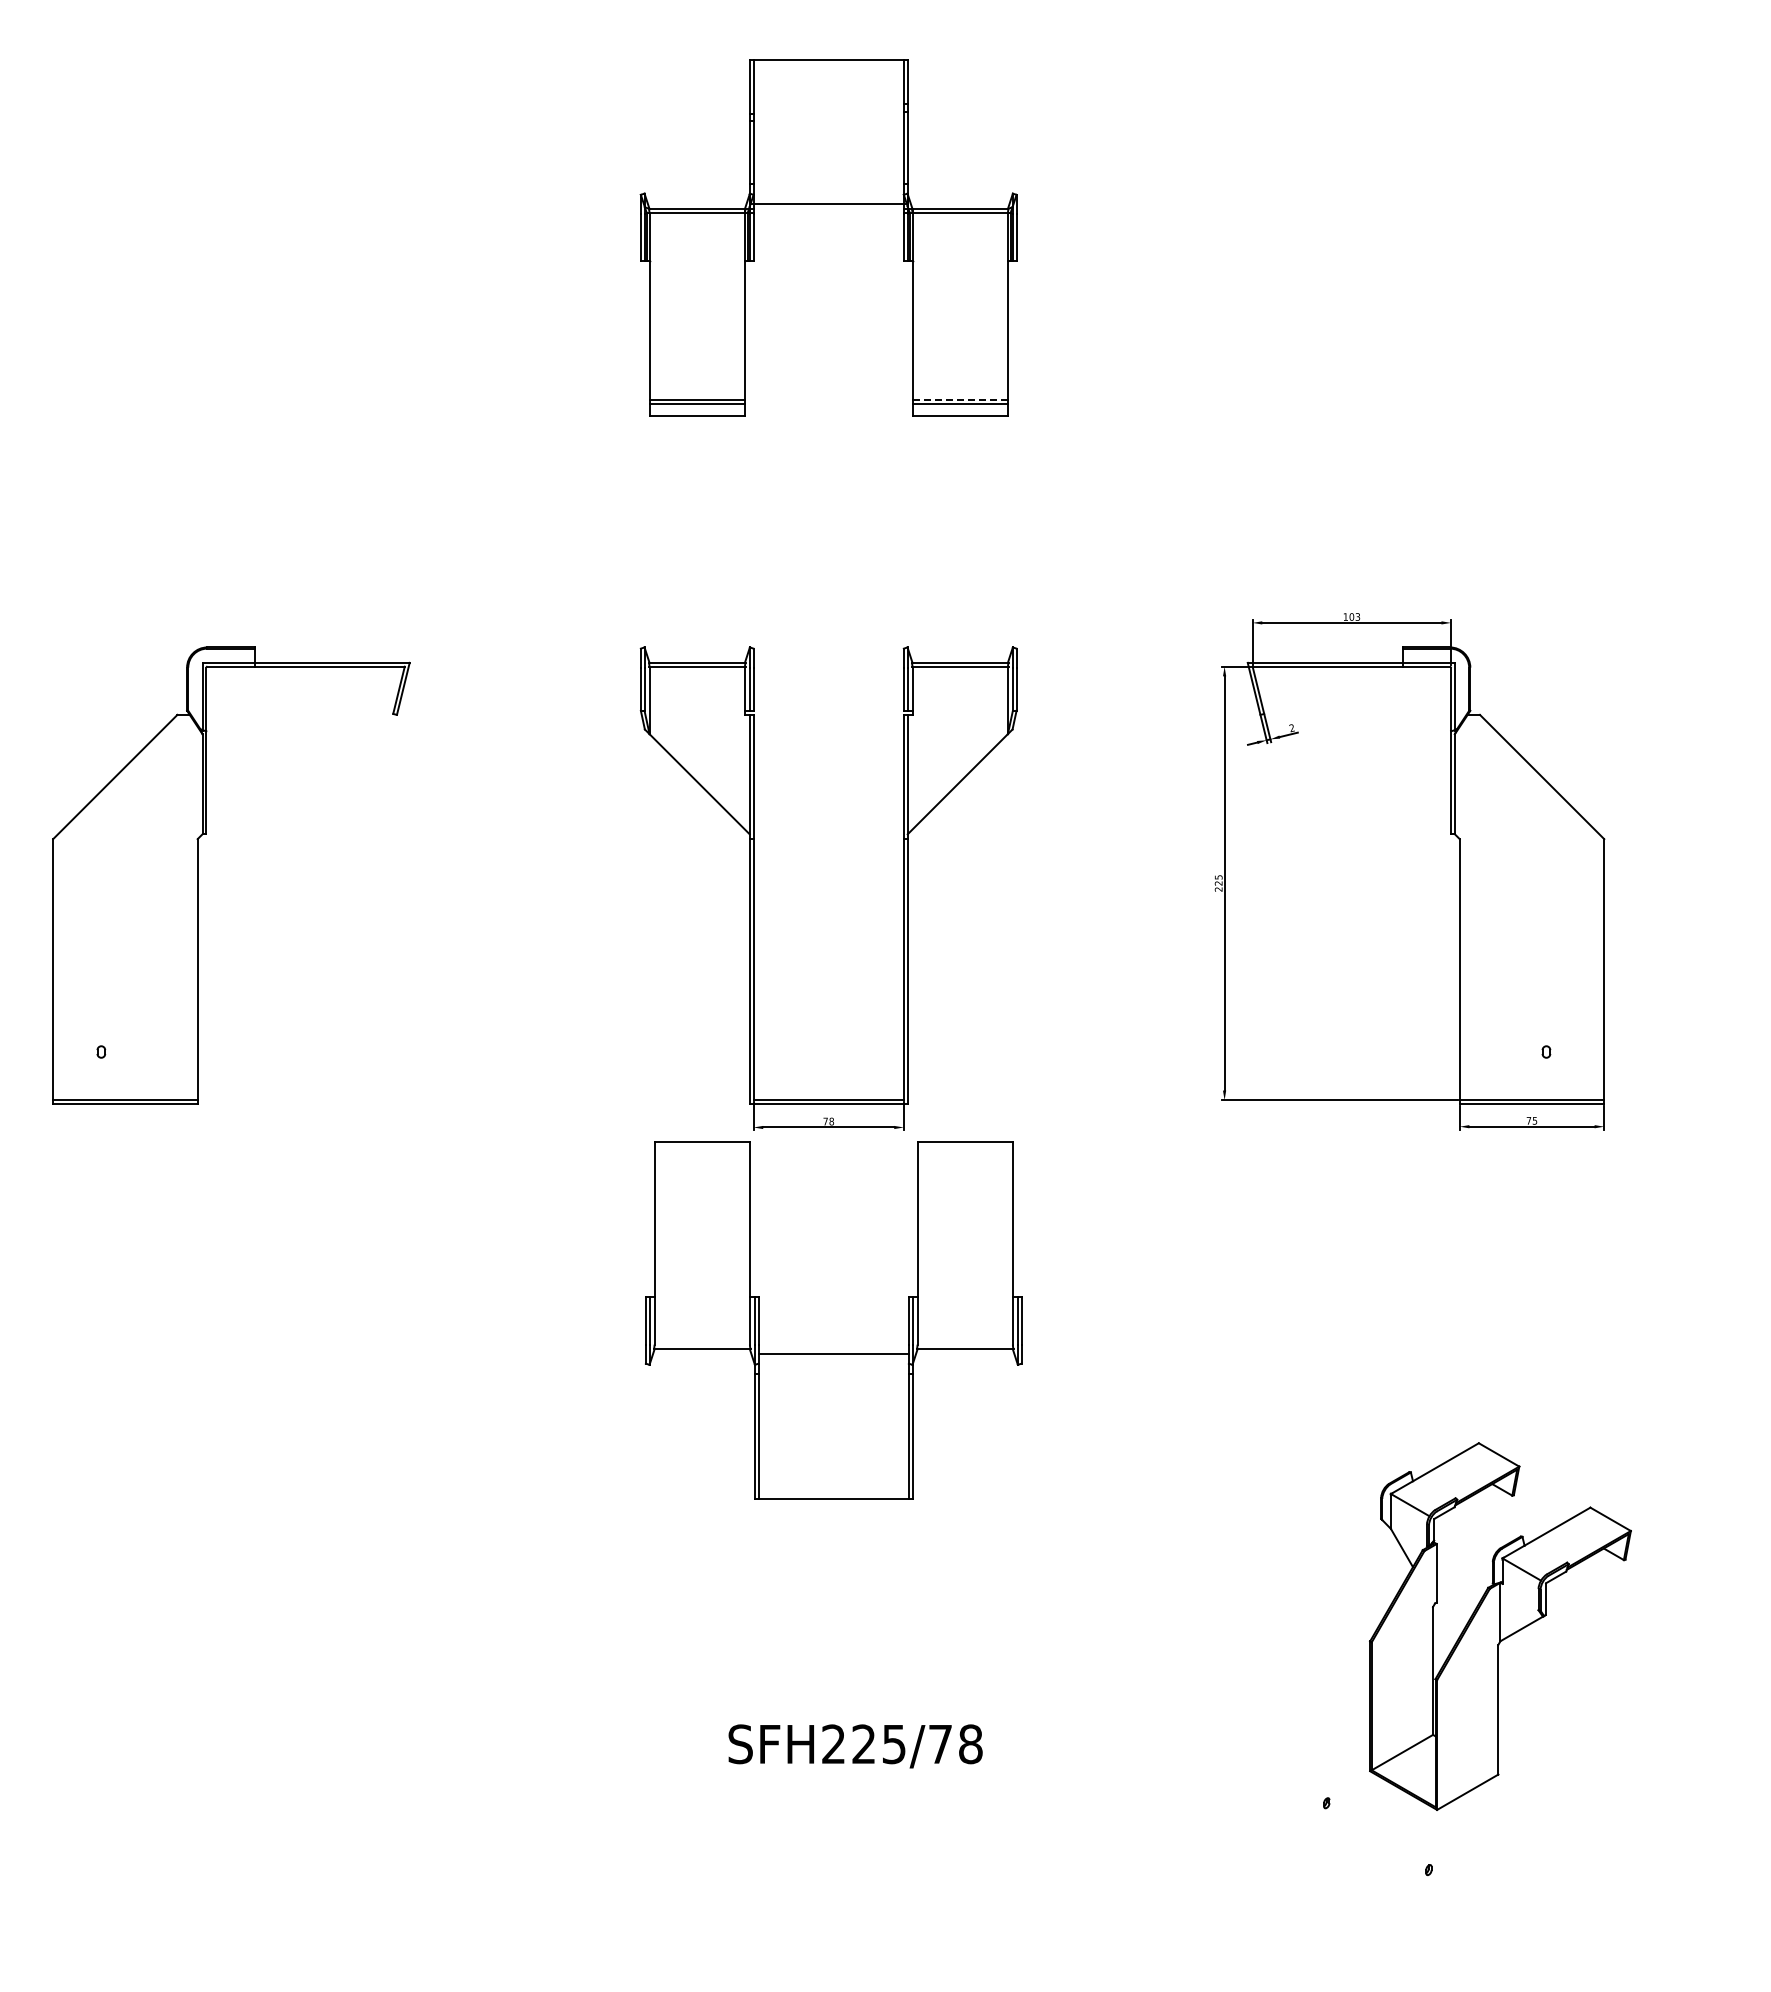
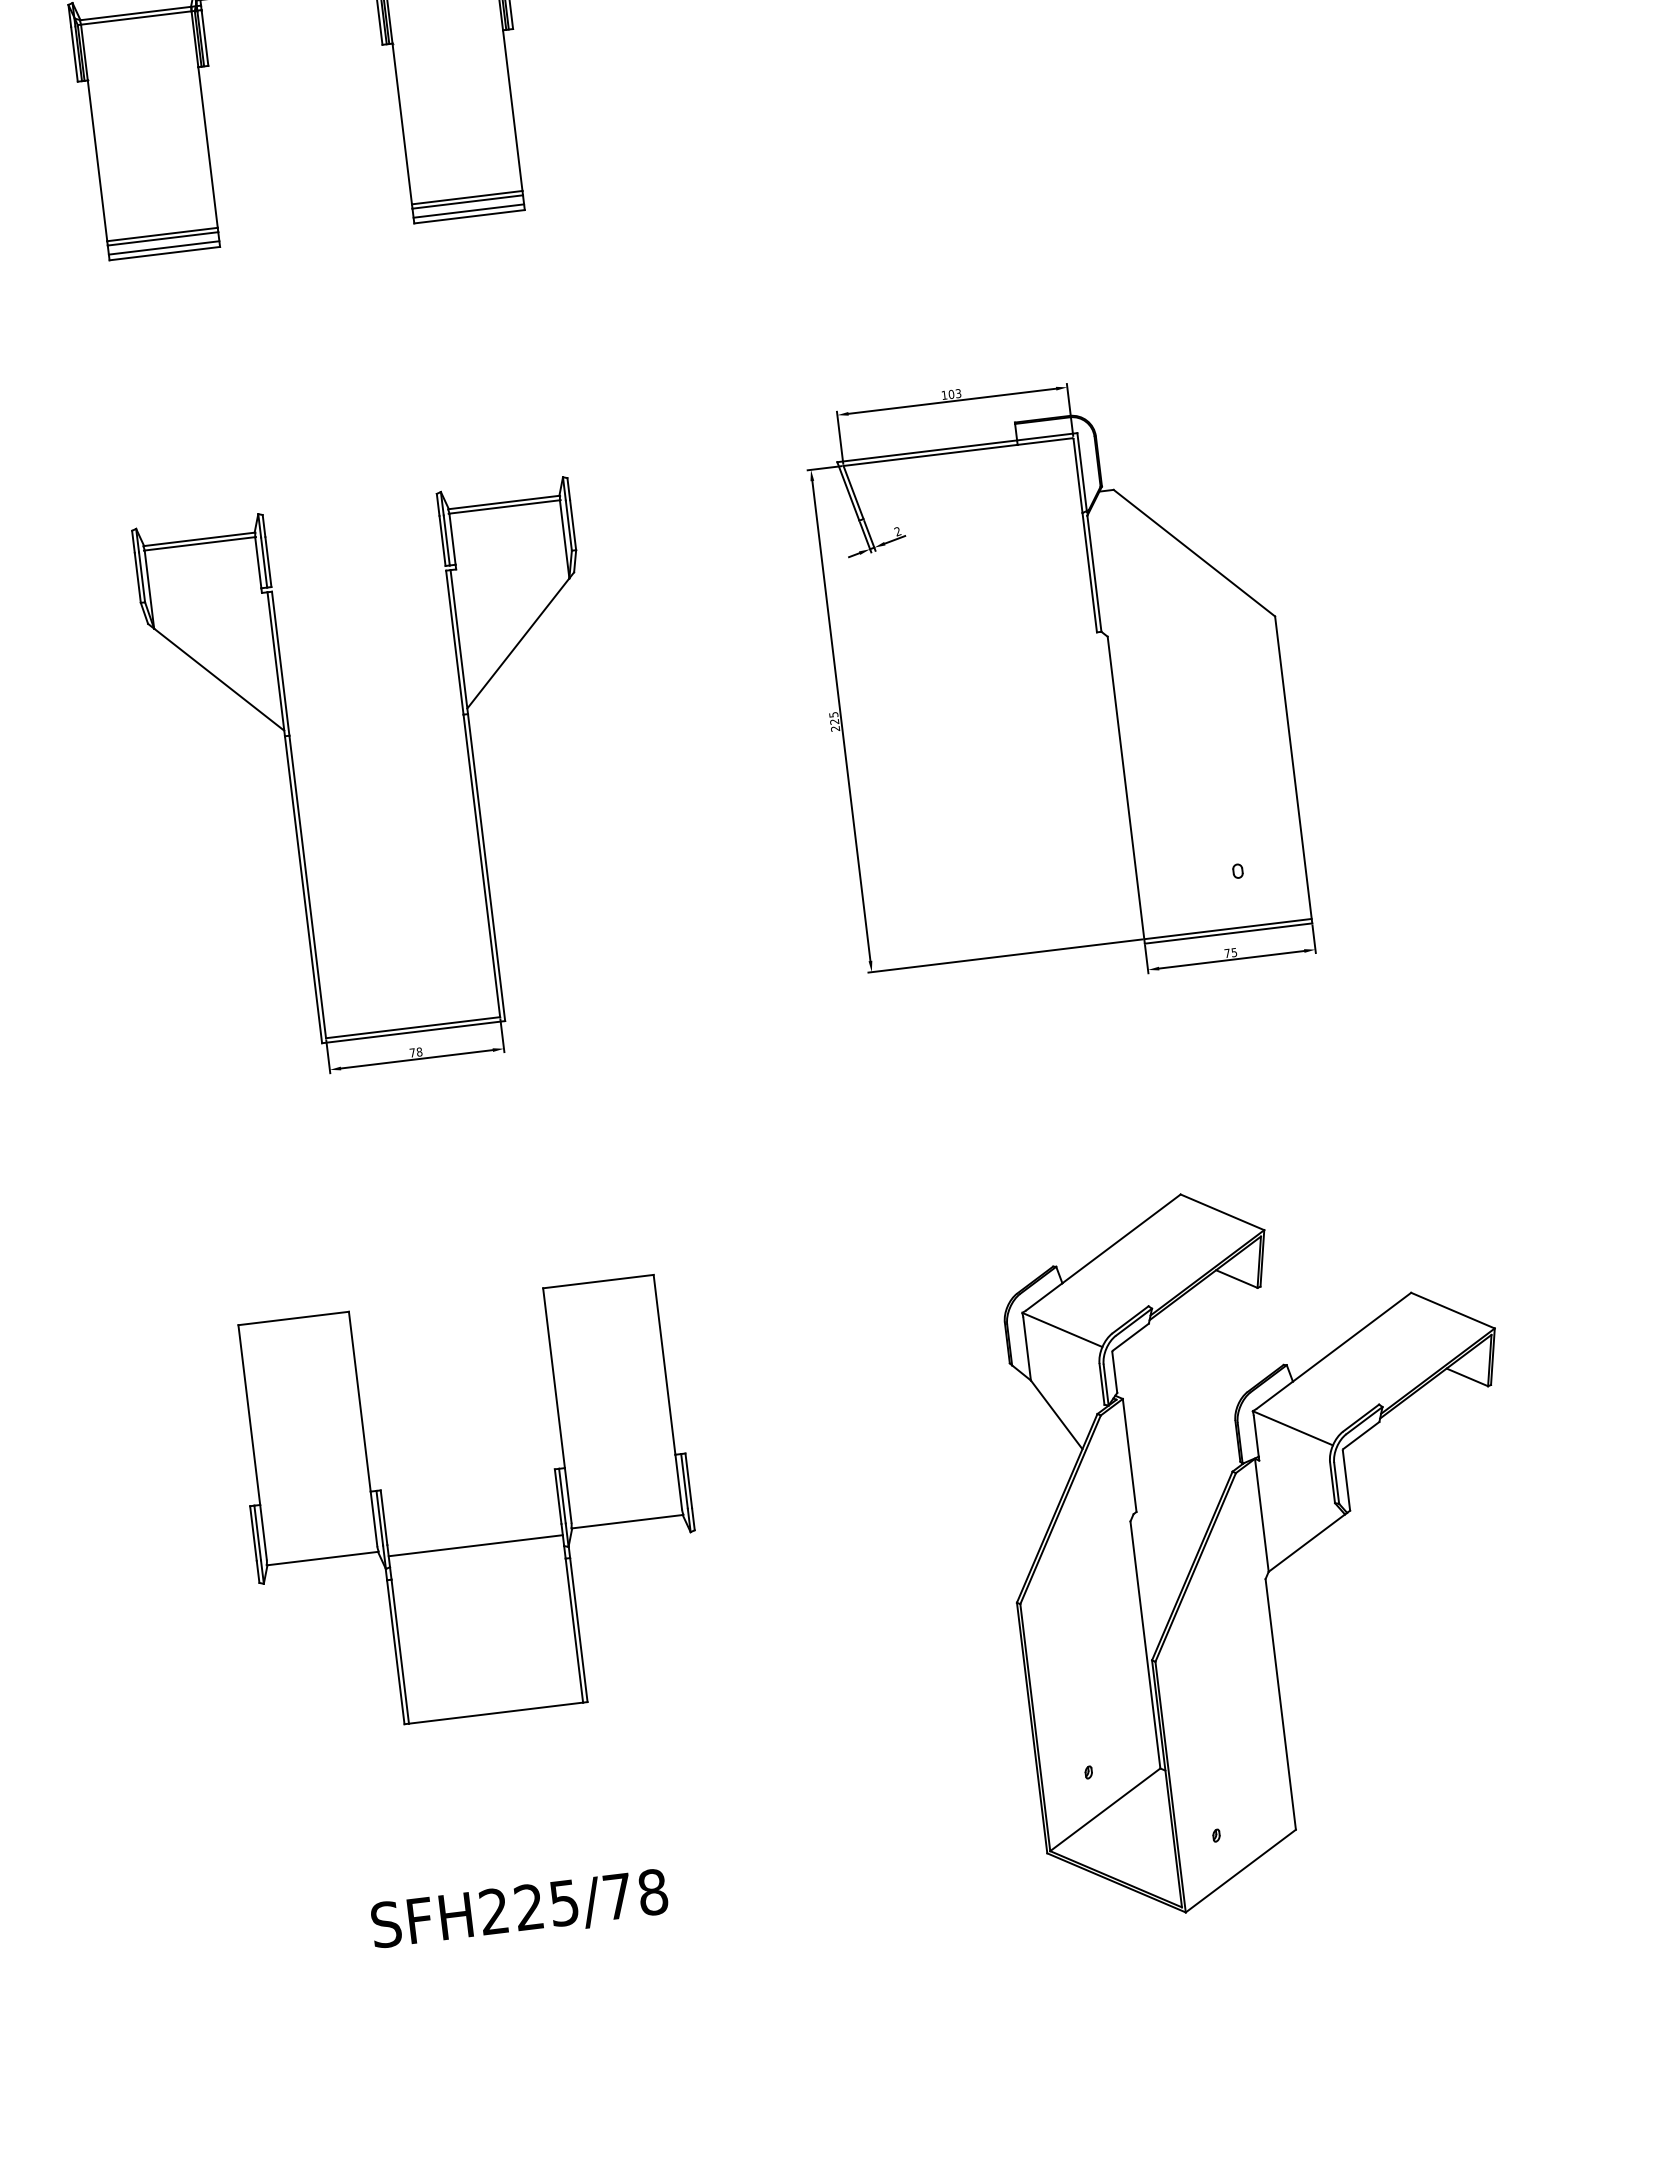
line: (960, 399) -> (467, 197), dashed -> solid
line: (696, 411) -> (163, 248), added
line: (959, 411) -> (468, 211), added
part: (833, 1353) -> (475, 1544), moved
part: (1500, 1626) -> (1265, 1543), size x1.67
text: (855, 1746) -> (519, 1911), moved

